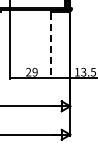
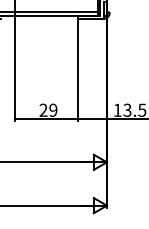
line: (51, 46) -> (78, 71), dashed -> solid

